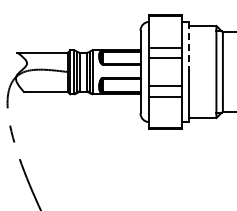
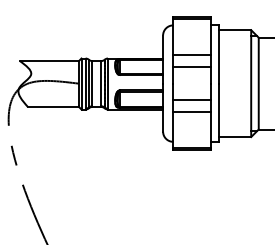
line: (188, 47) -> (218, 55), dashed -> solid

